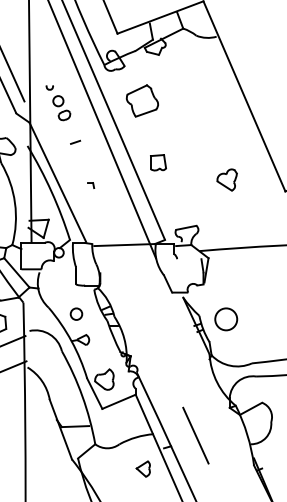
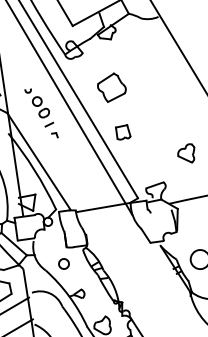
part: (141, 100) -> (110, 87), moved
part: (58, 103) -> (37, 103), moved
part: (226, 179) -> (185, 153), moved
part: (91, 185) -> (55, 135), moved
circle: (76, 313) -> (63, 263), moved

